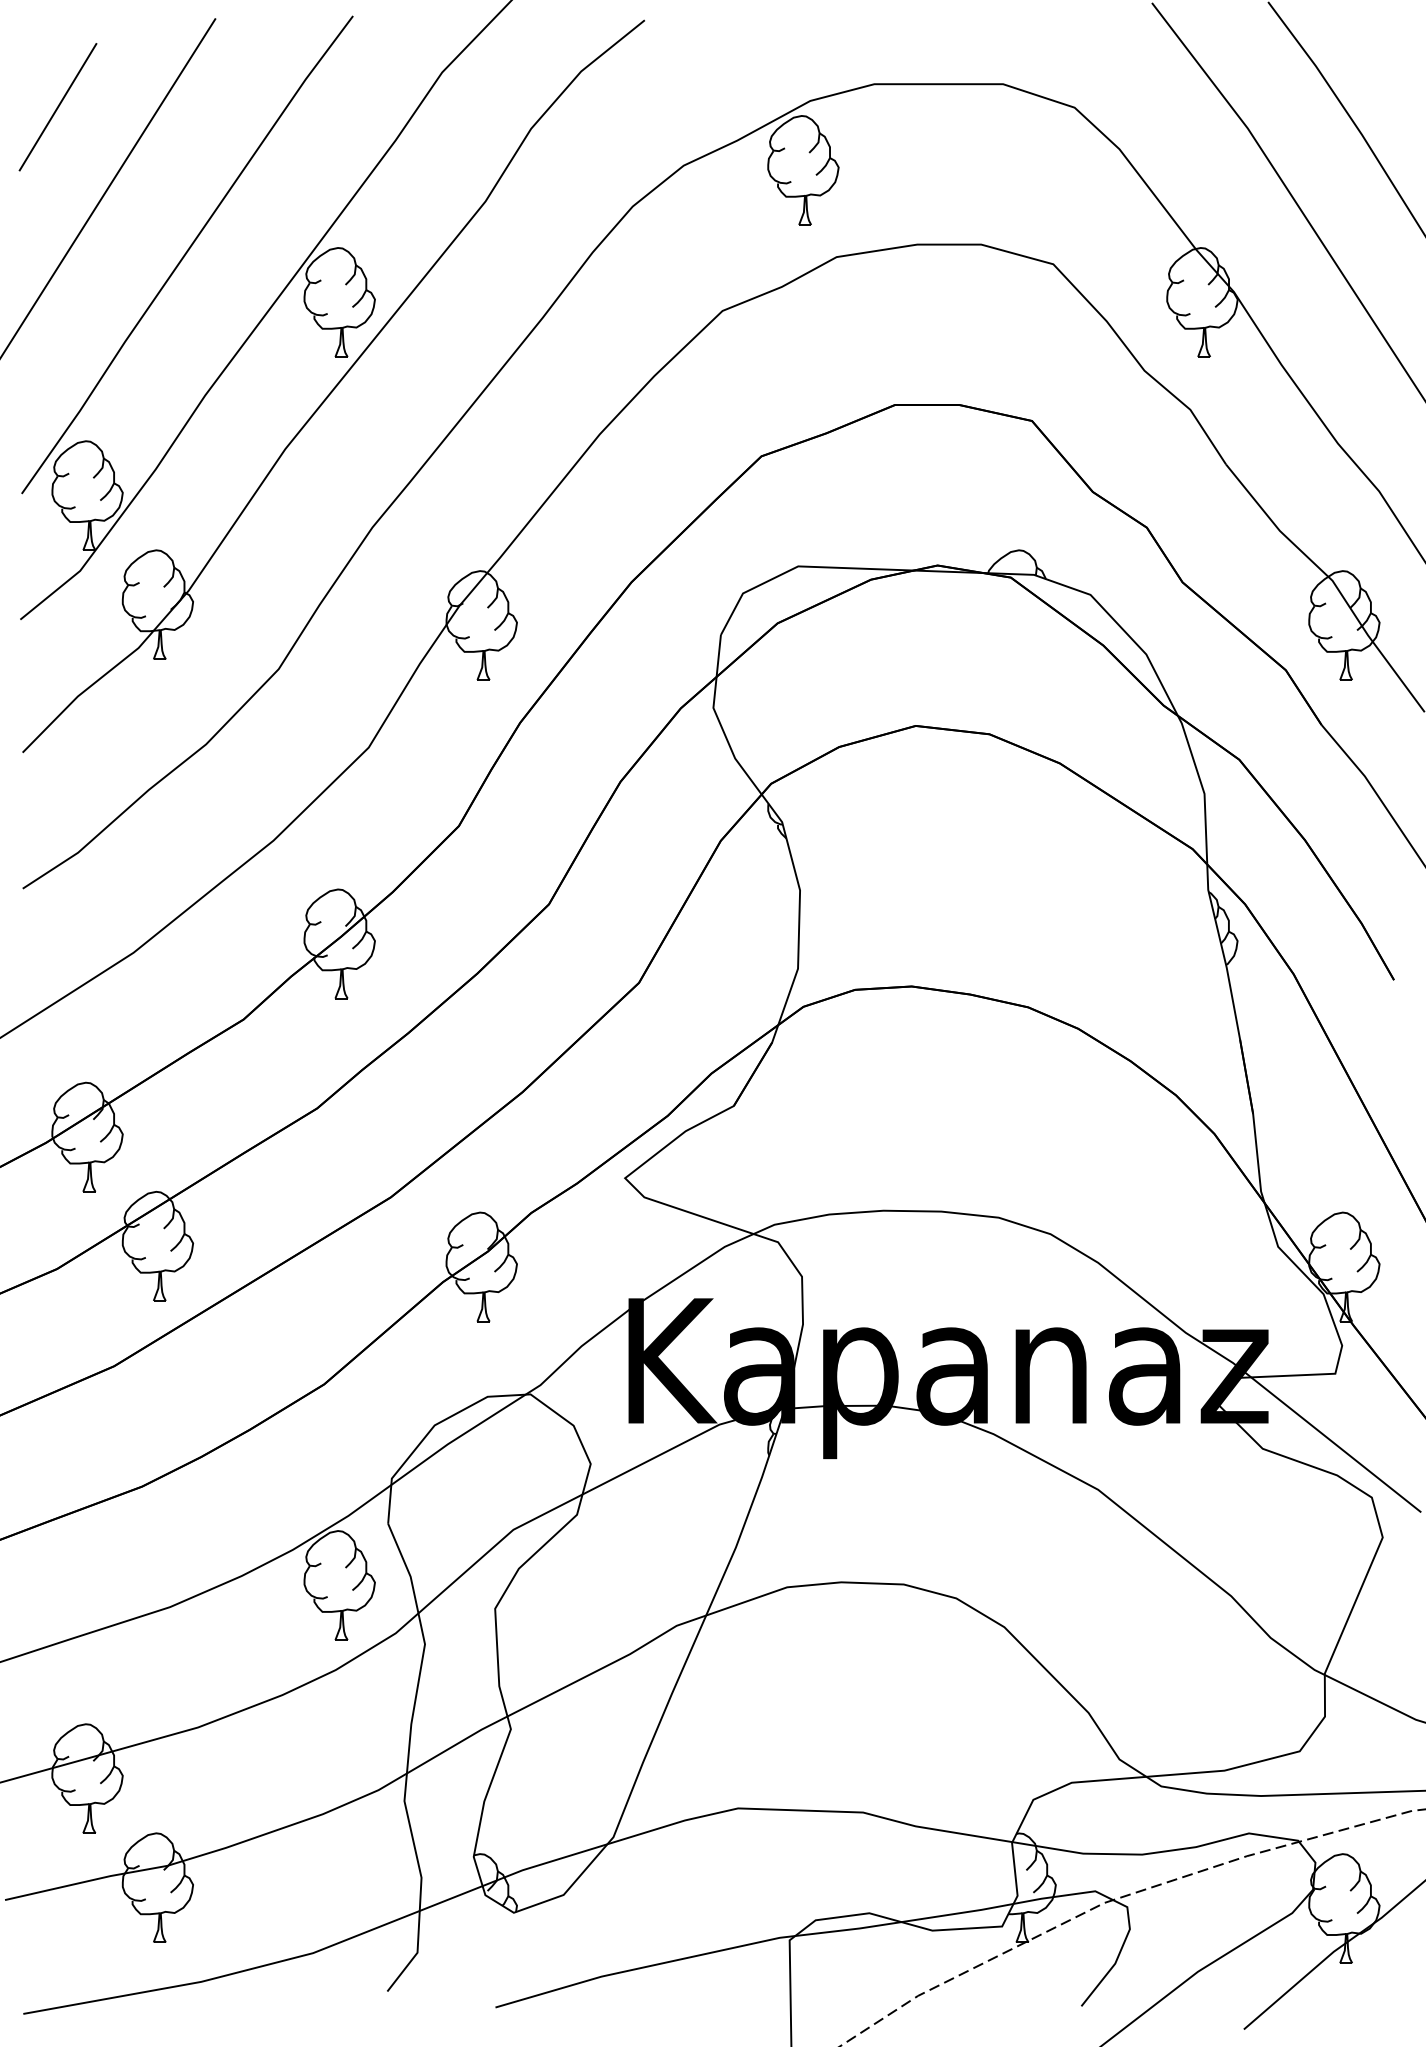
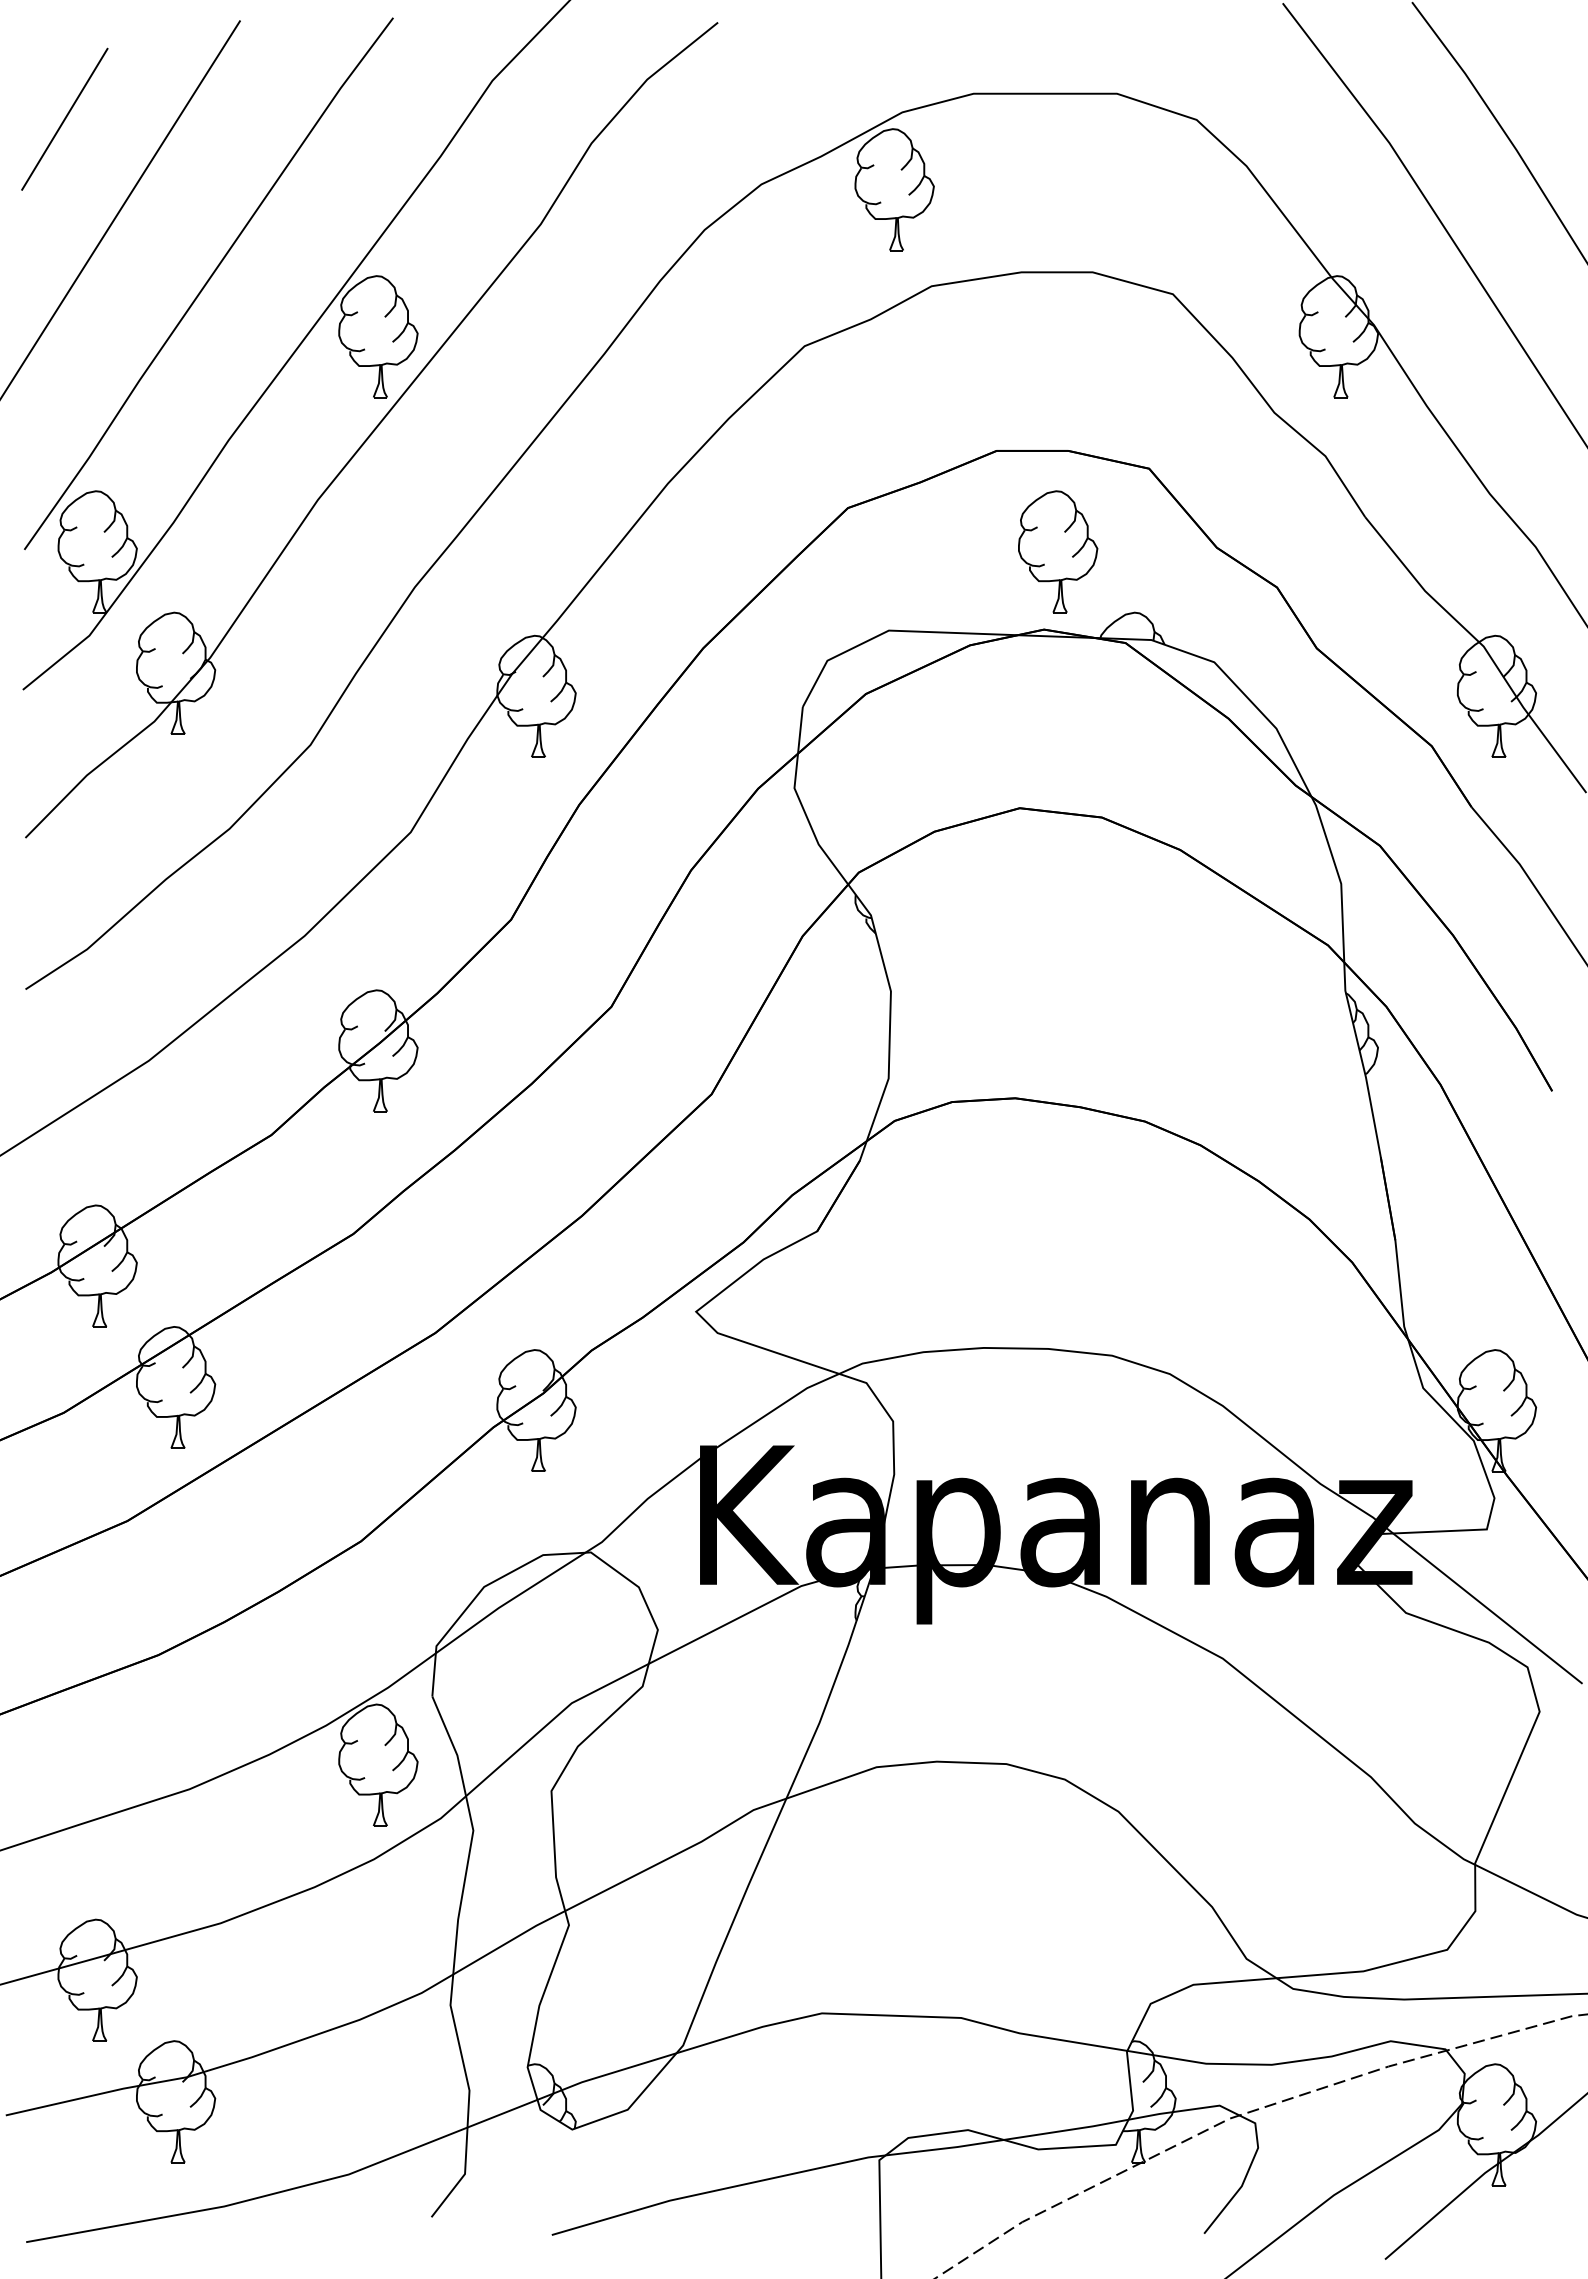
part: (950, 495) -> (1058, 551), added

